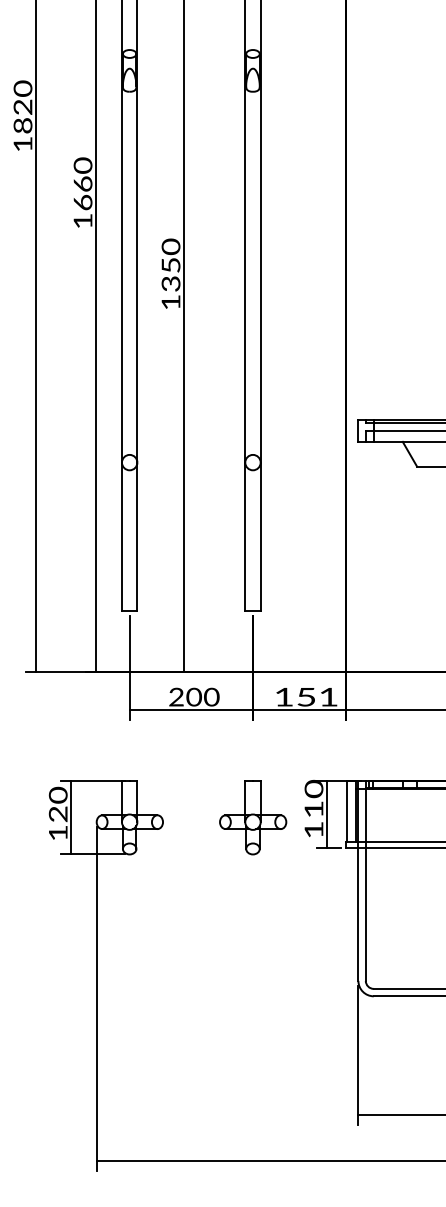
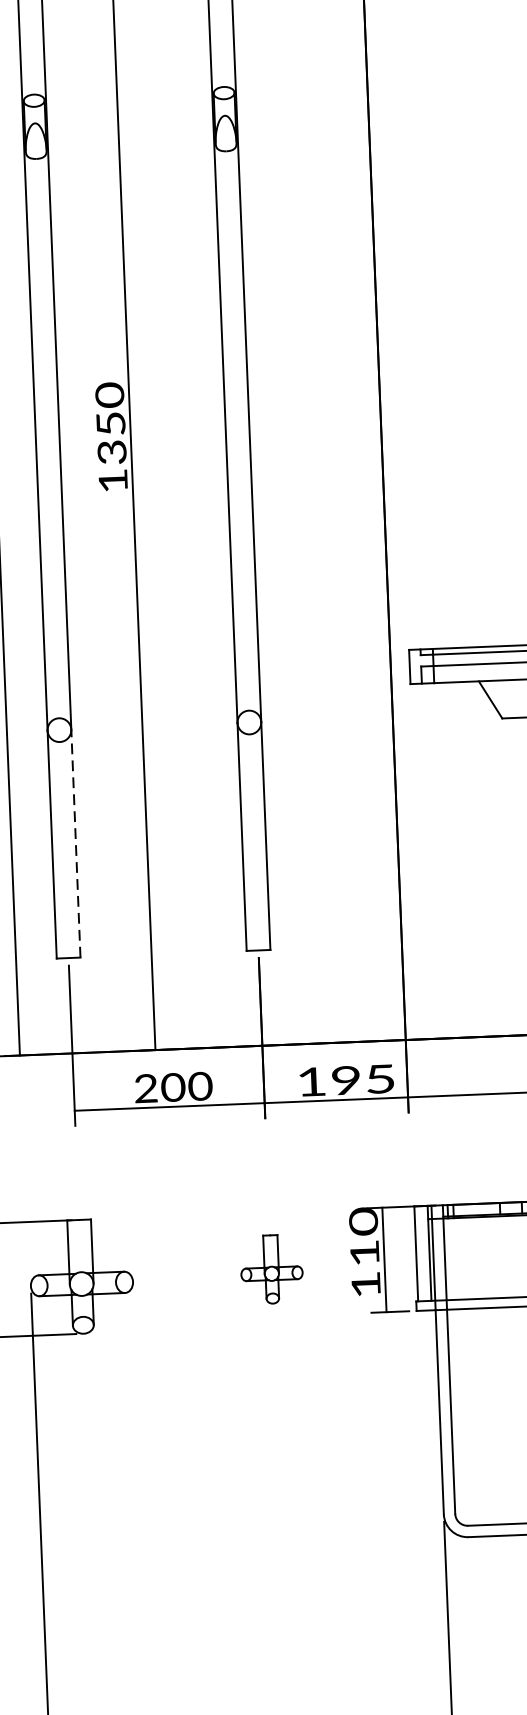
line: (137, 536) -> (76, 843), solid -> dashed
text: (317, 696) -> (363, 1078), 151 -> 195
part: (253, 817) -> (272, 1269), size x0.6

